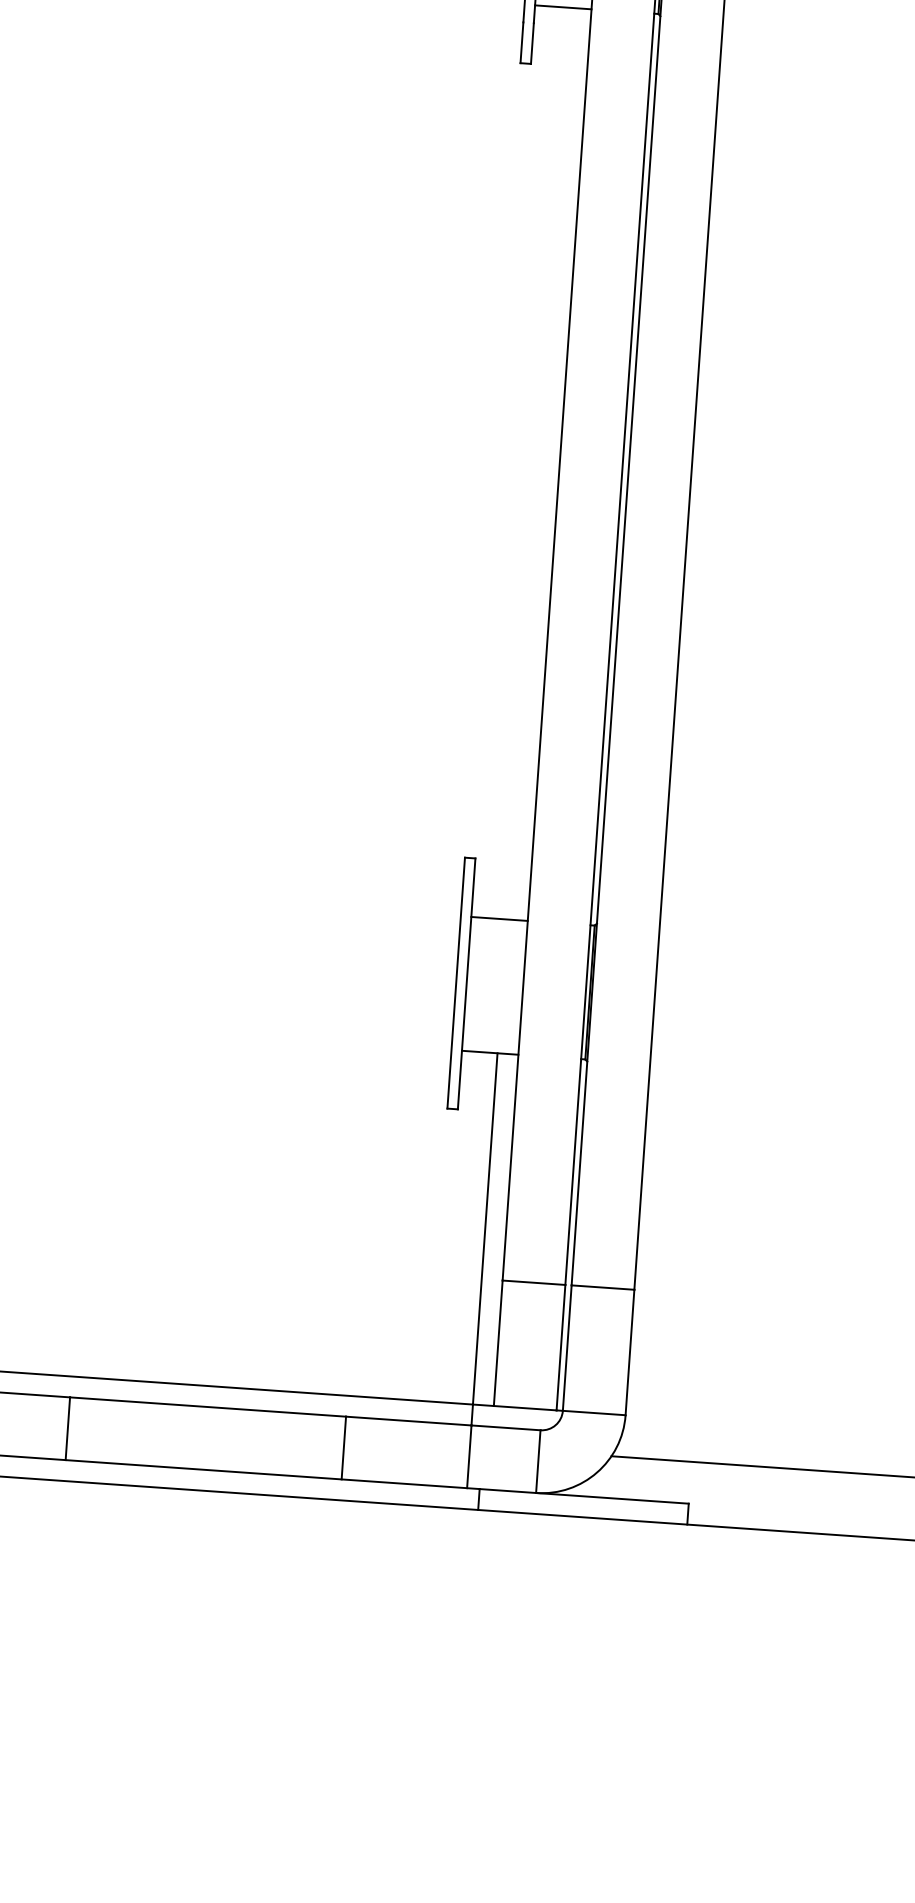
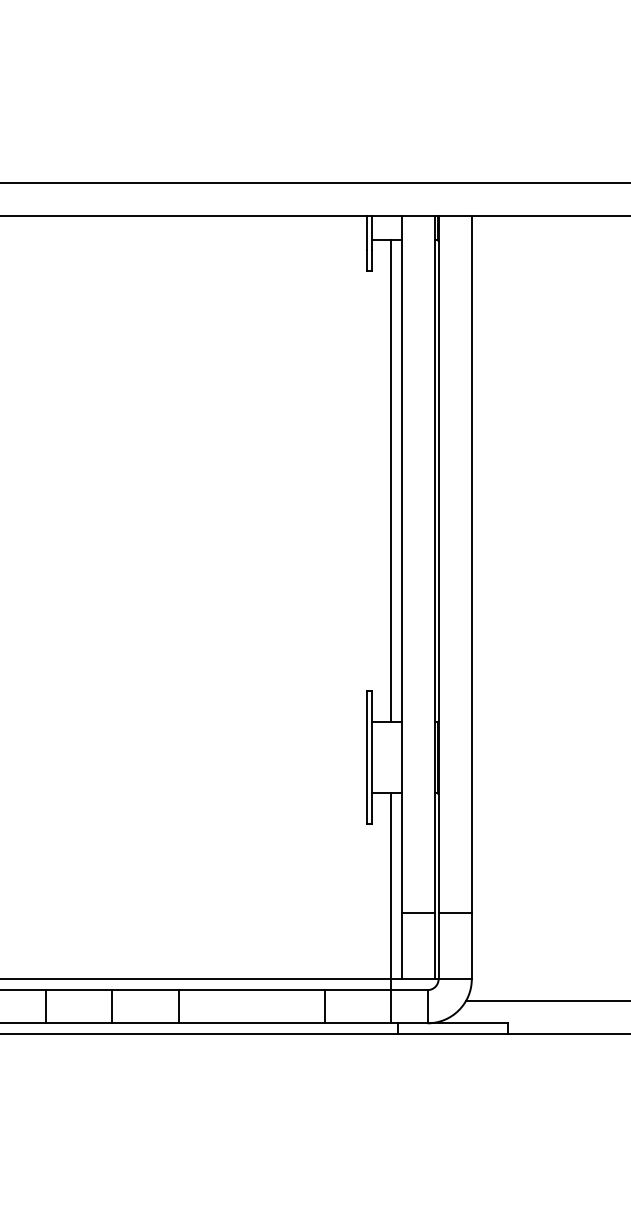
line: (539, 464) -> (391, 481), added

